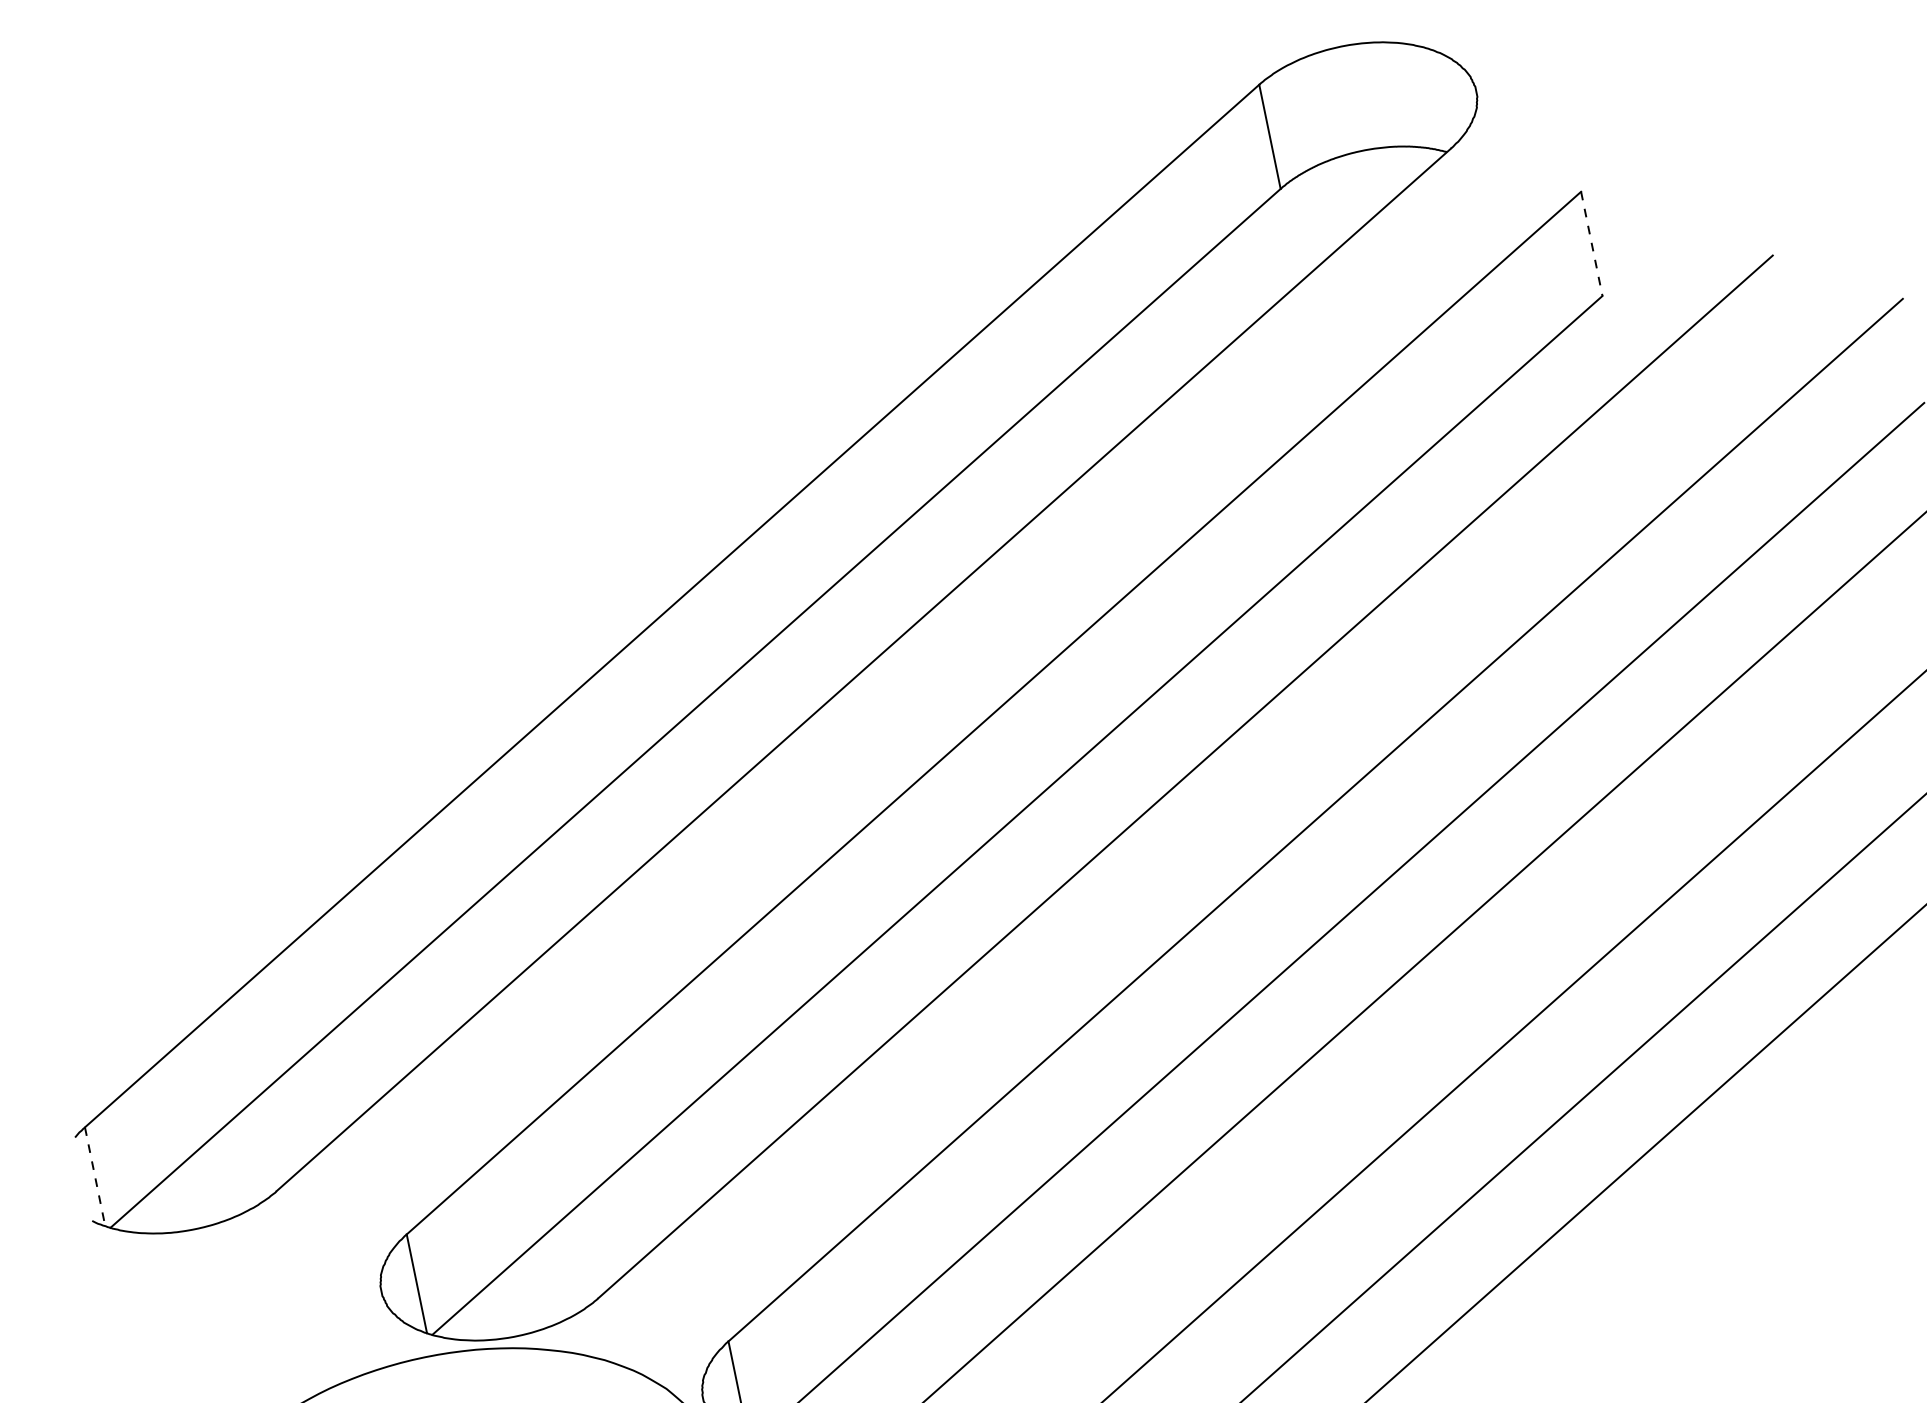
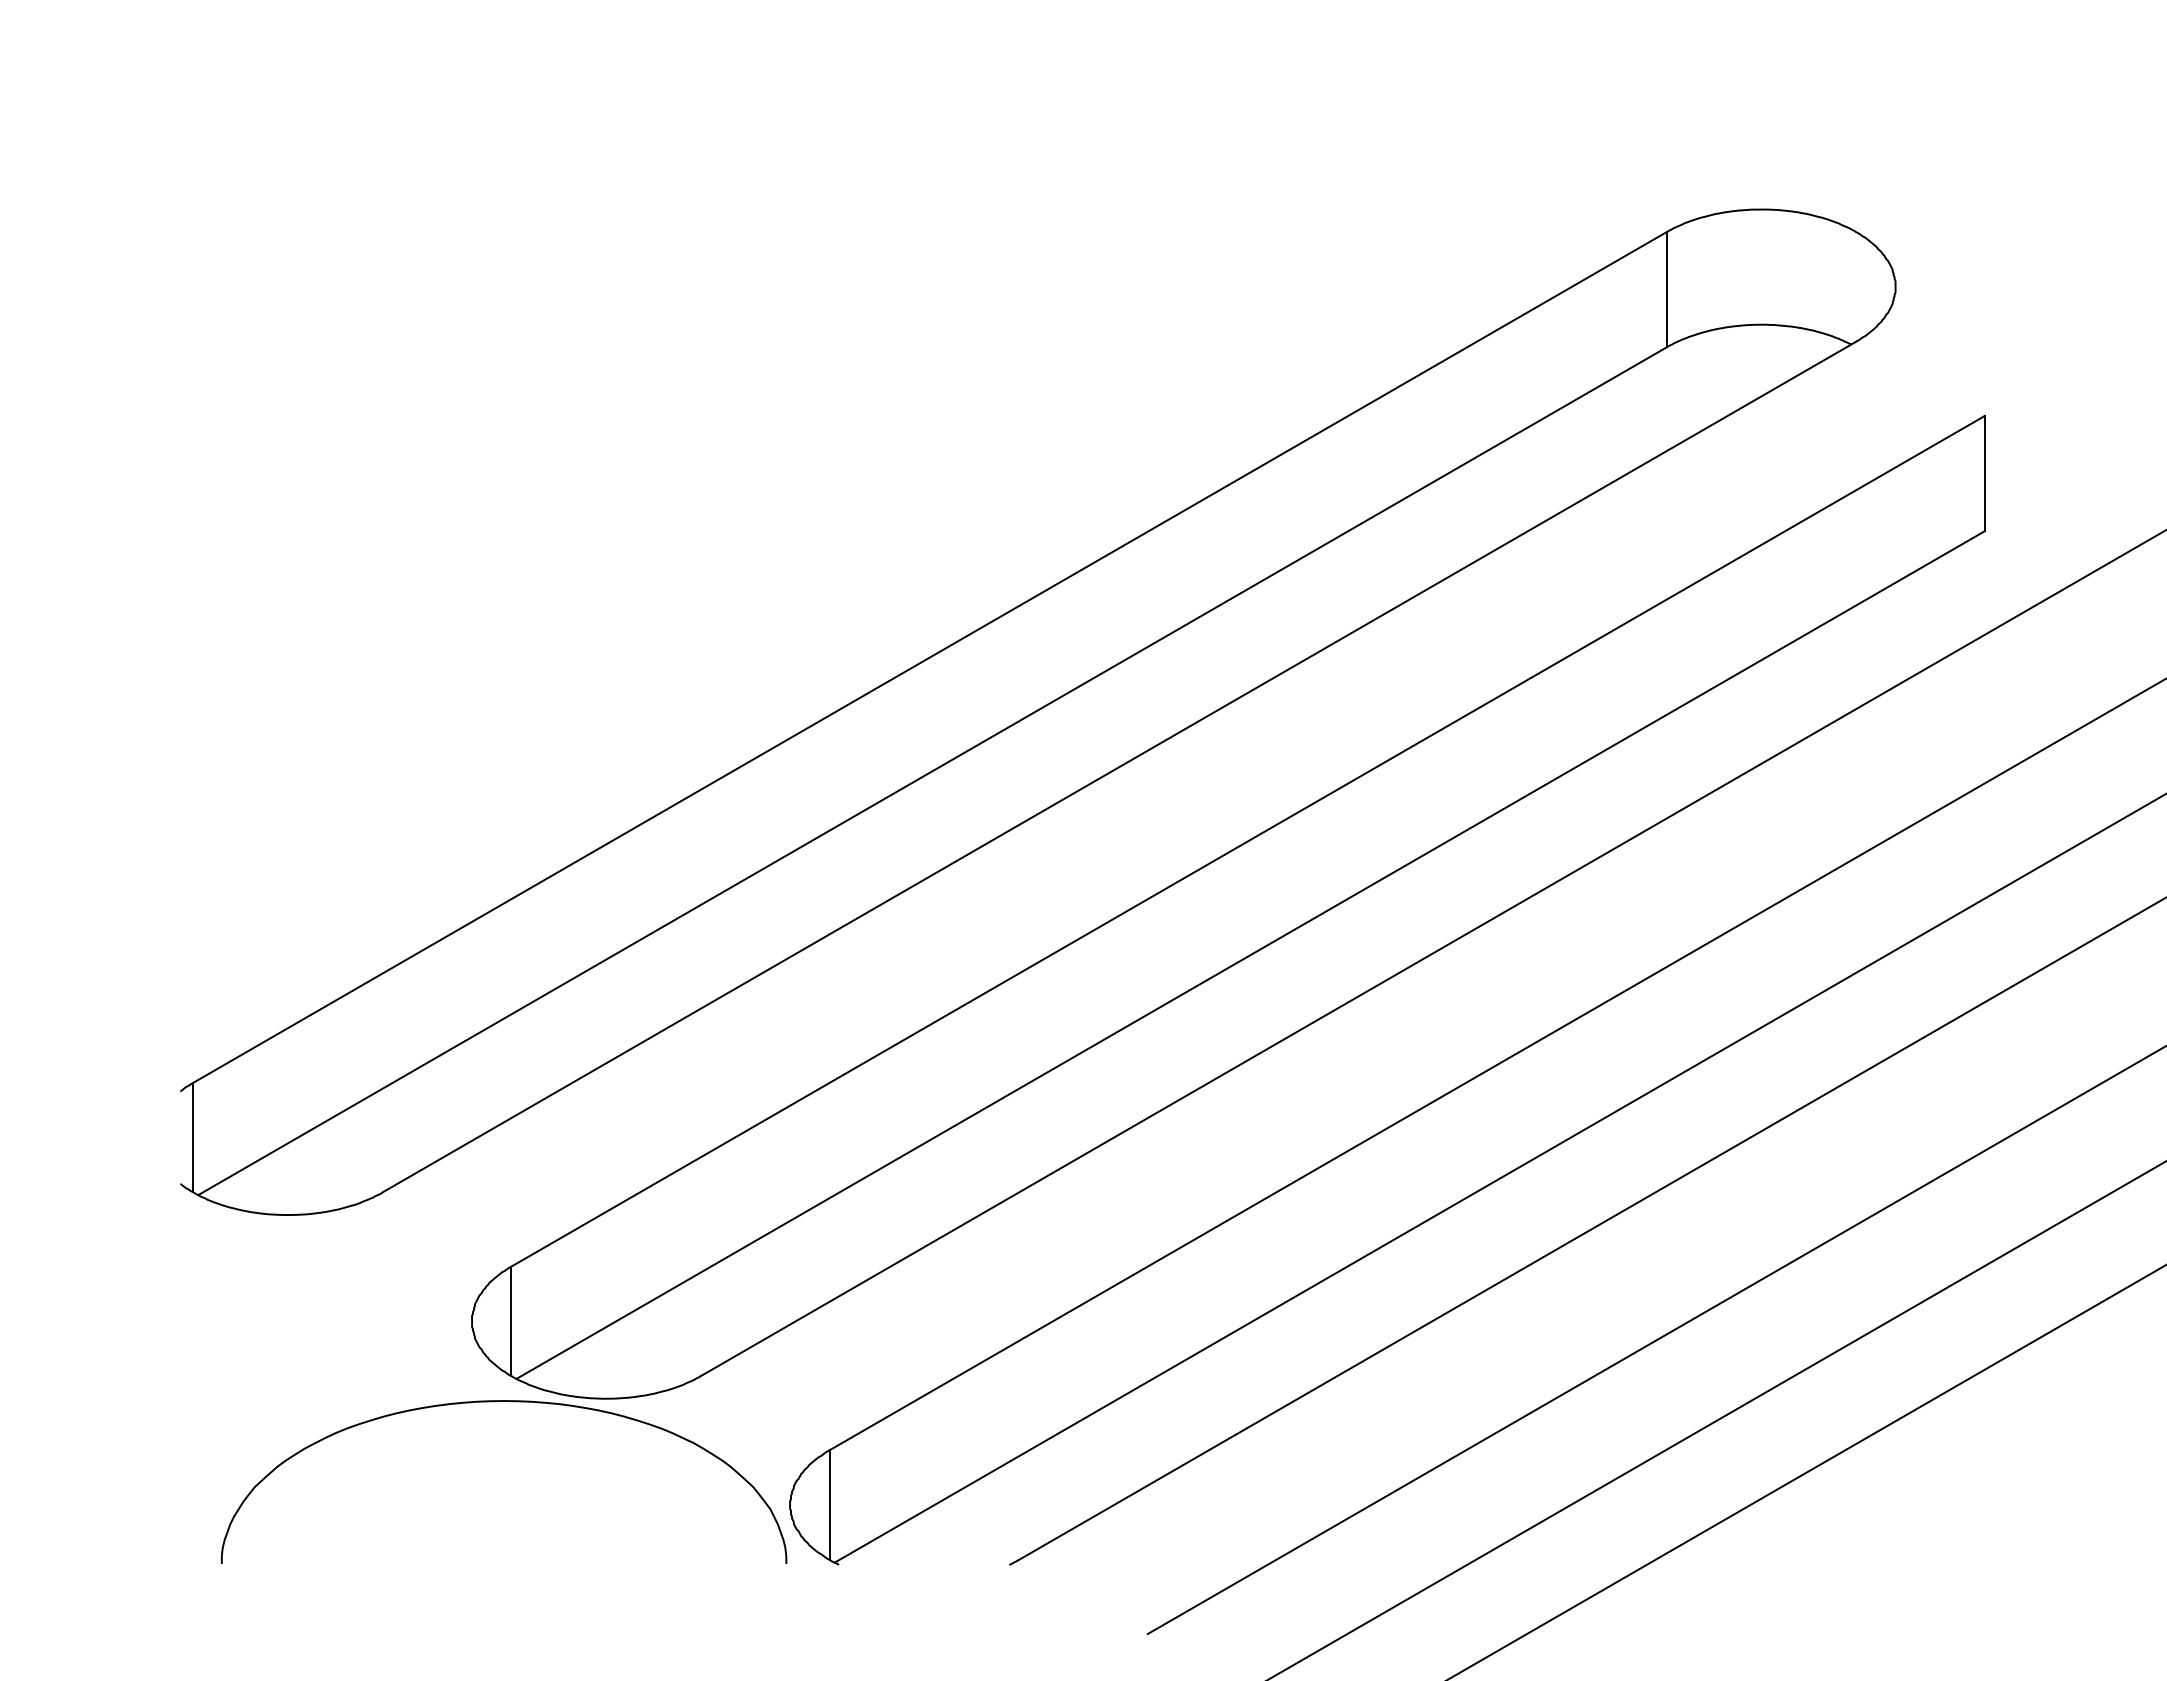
line: (1591, 243) -> (1984, 473), dashed -> solid
line: (95, 1176) -> (193, 1137), dashed -> solid

